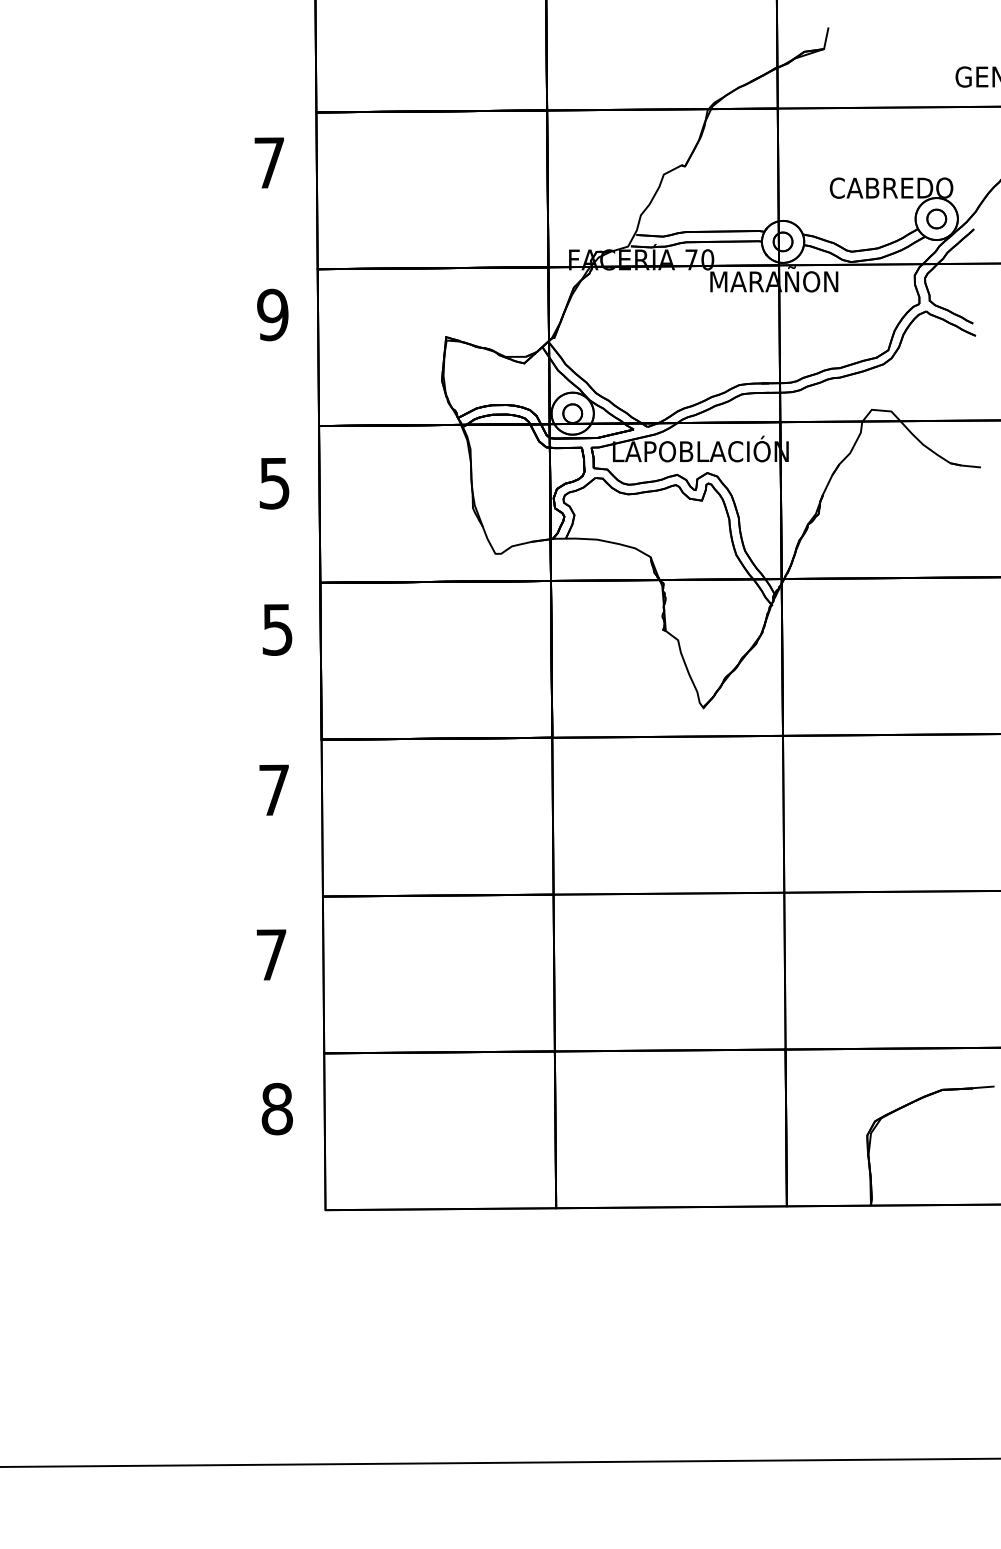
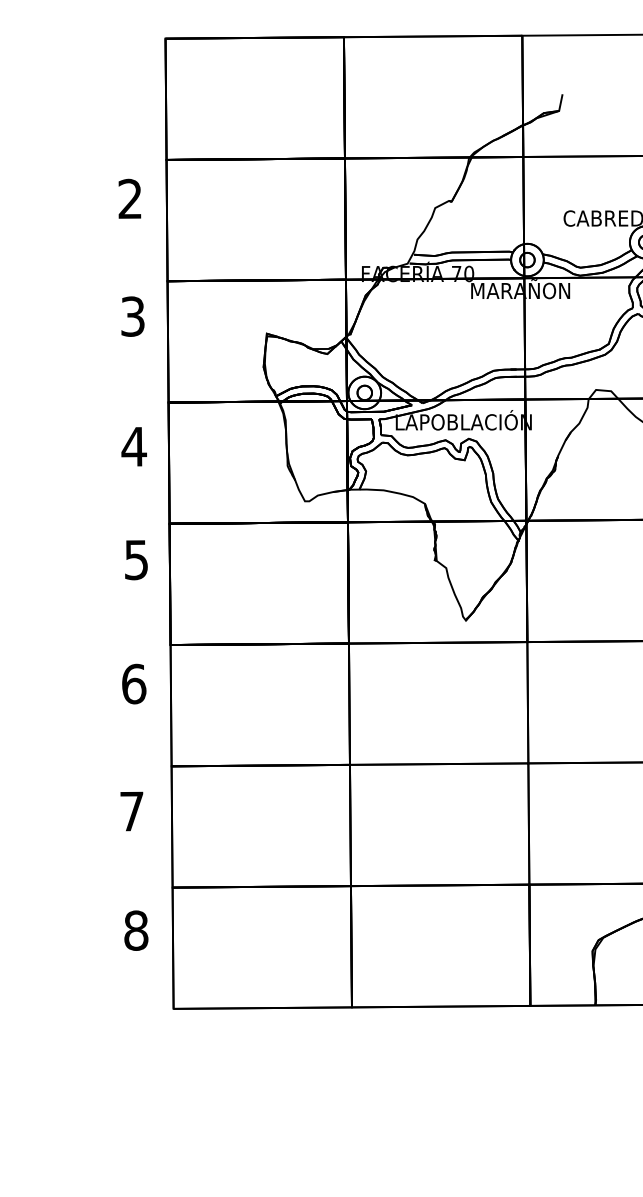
text: (268, 162) -> (129, 198), 7 -> 2
text: (272, 314) -> (132, 316), 9 -> 3
text: (274, 483) -> (134, 446), 5 -> 4
text: (274, 790) -> (134, 684), 7 -> 6

